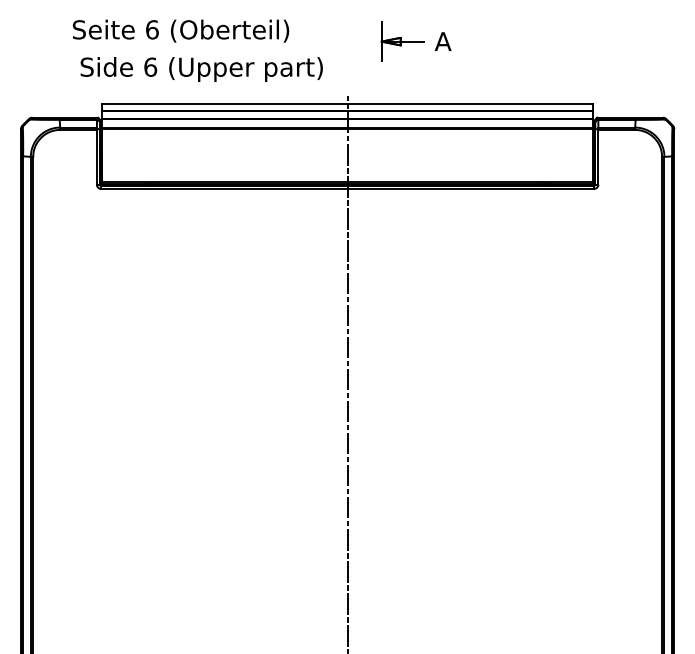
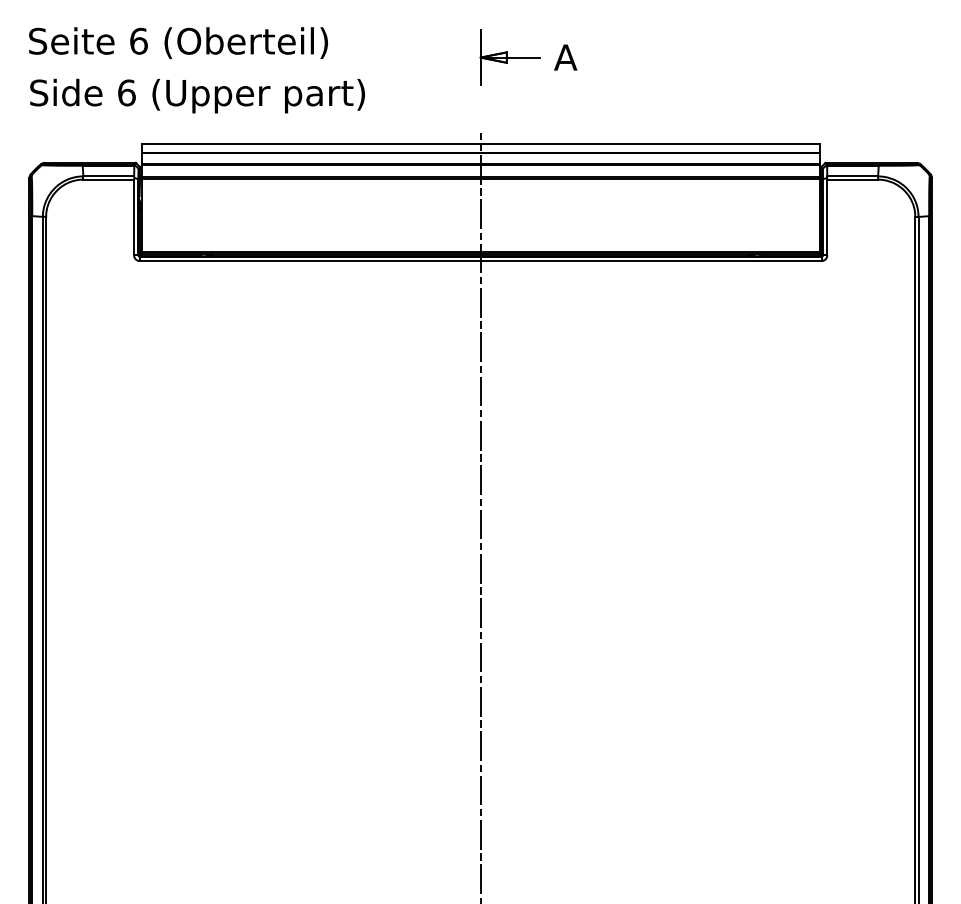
text: (180, 30) -> (177, 42), moved
part: (415, 41) -> (527, 57), moved
text: (201, 69) -> (197, 96), moved

